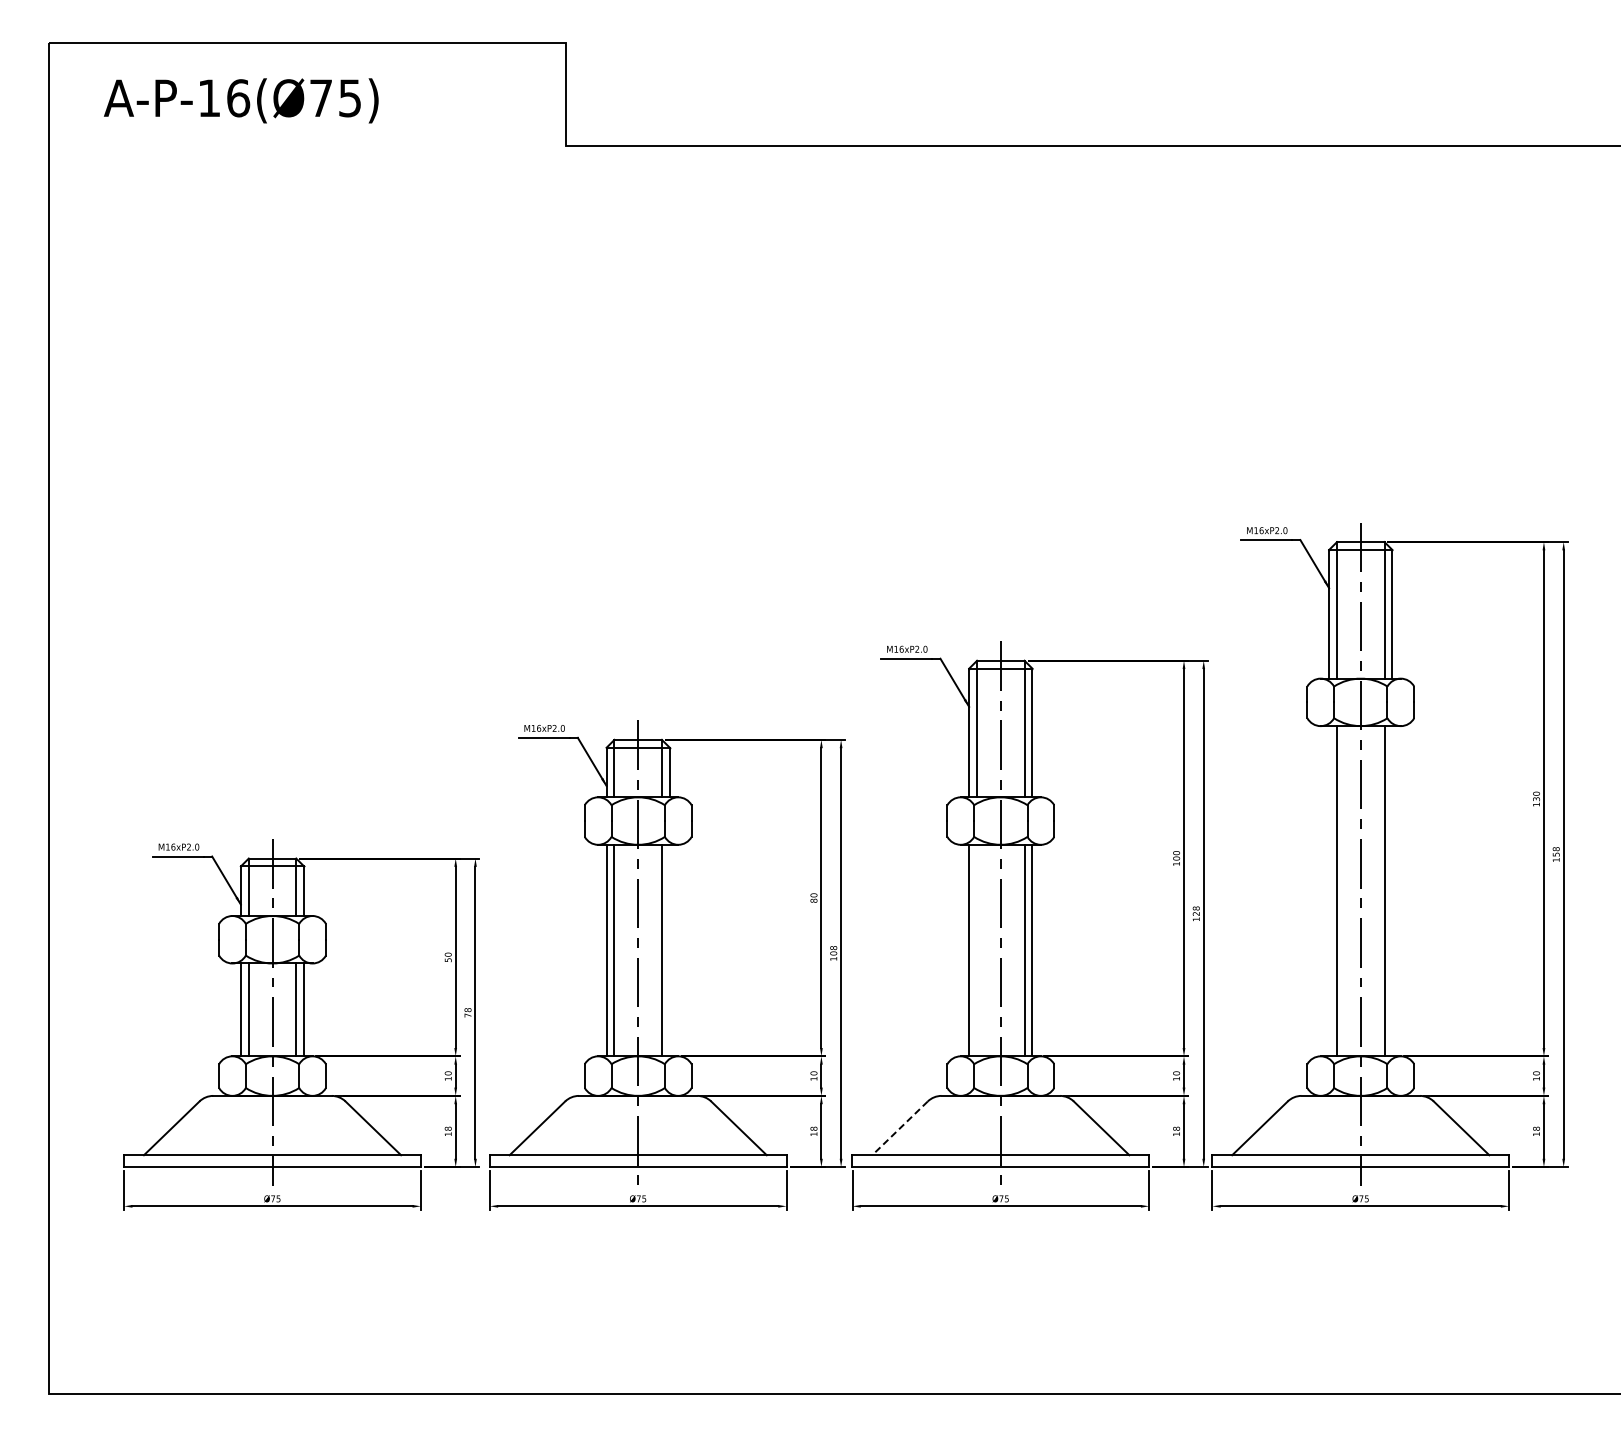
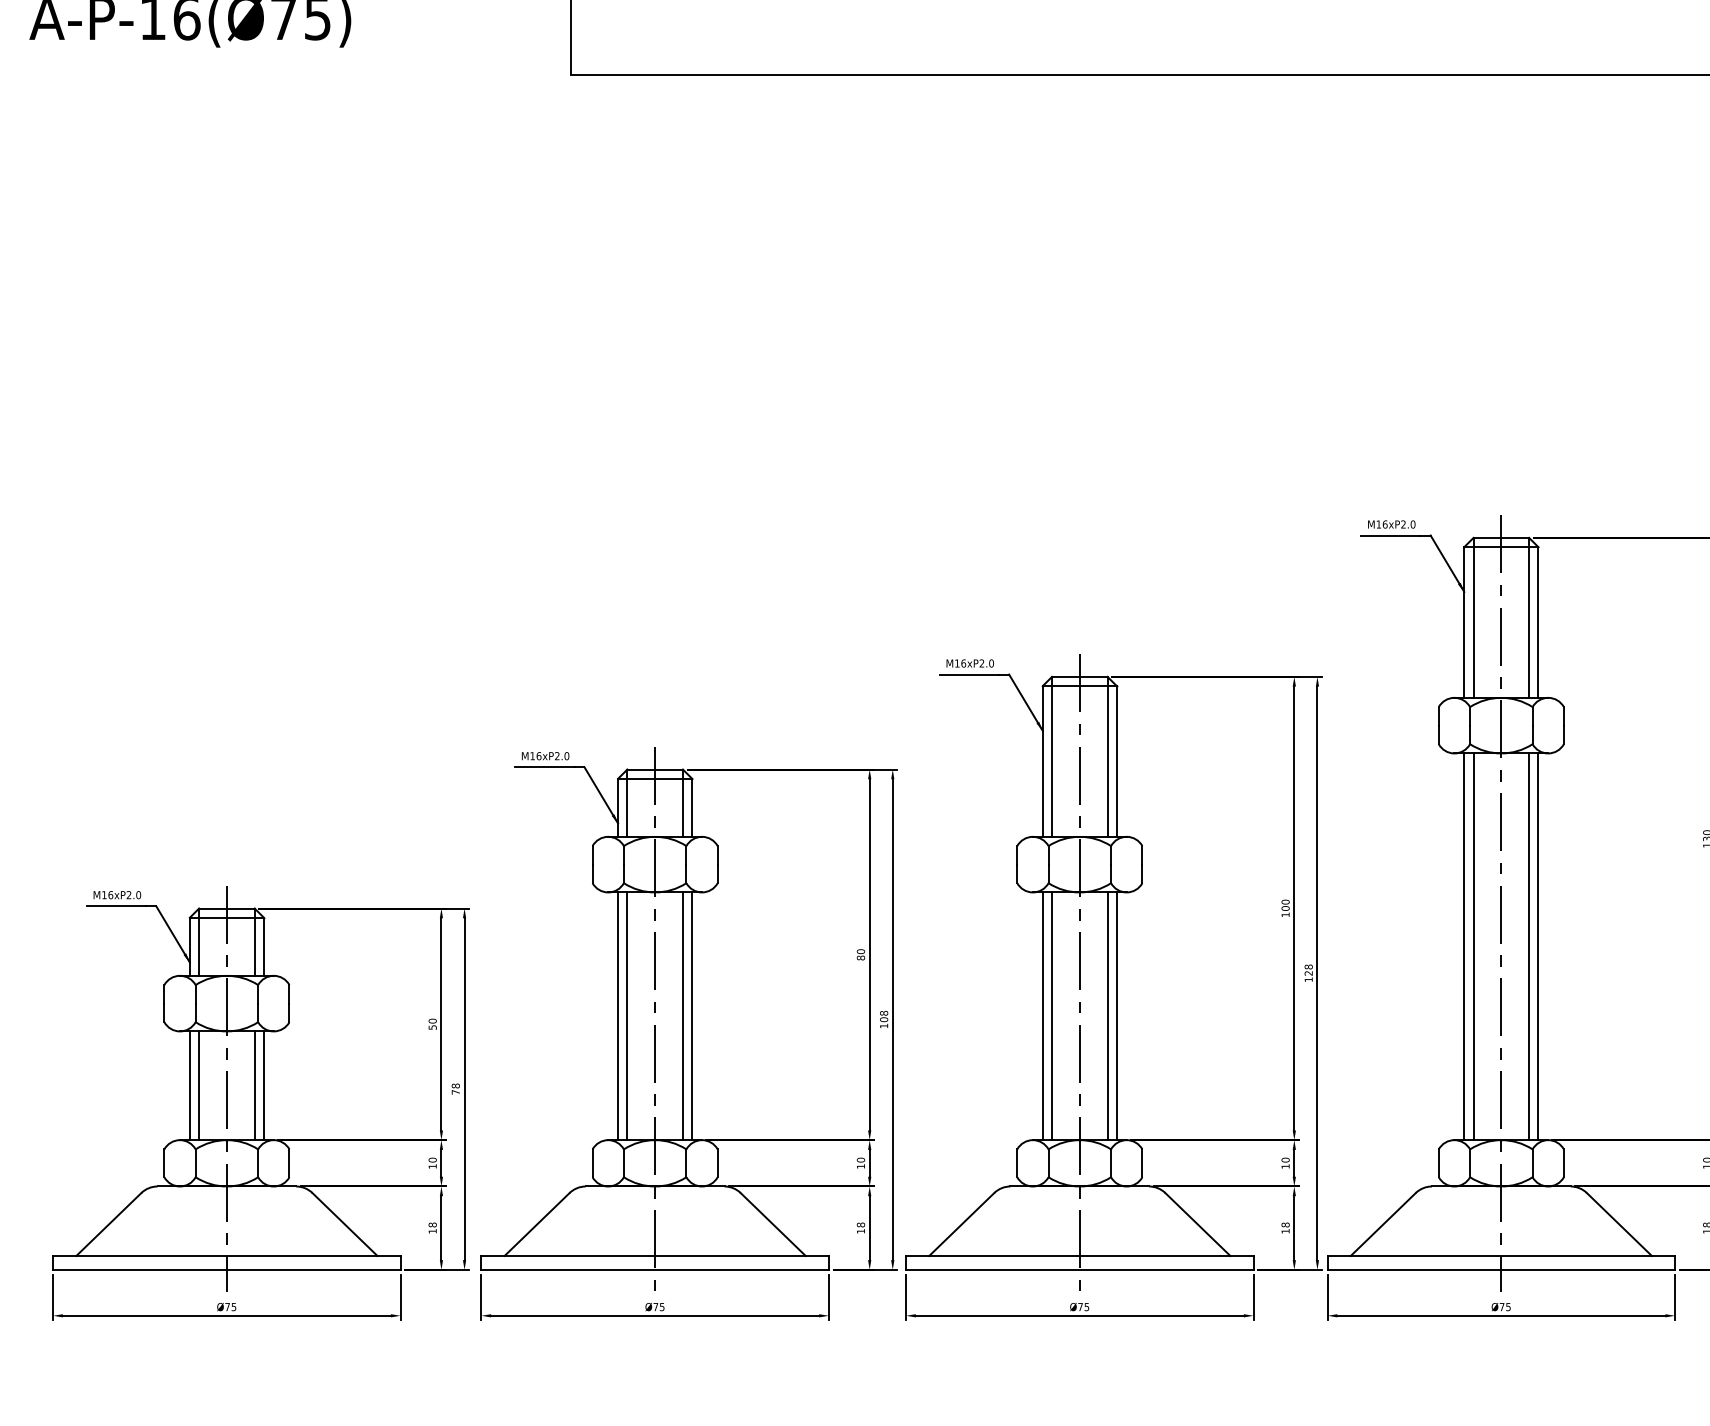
line: (1329, 891) -> (1464, 947), added
line: (1392, 891) -> (1538, 947), added
line: (669, 950) -> (691, 1016), added
line: (977, 950) -> (1052, 1016), added
line: (900, 1128) -> (962, 1224), dashed -> solid

